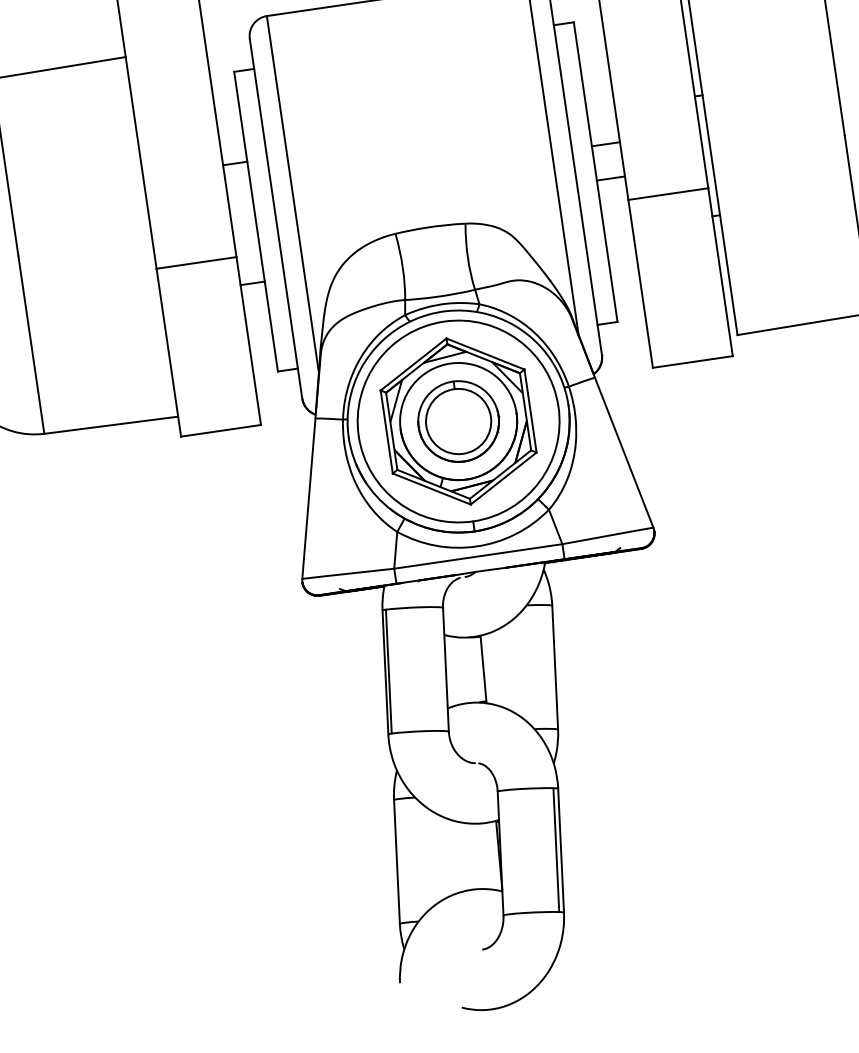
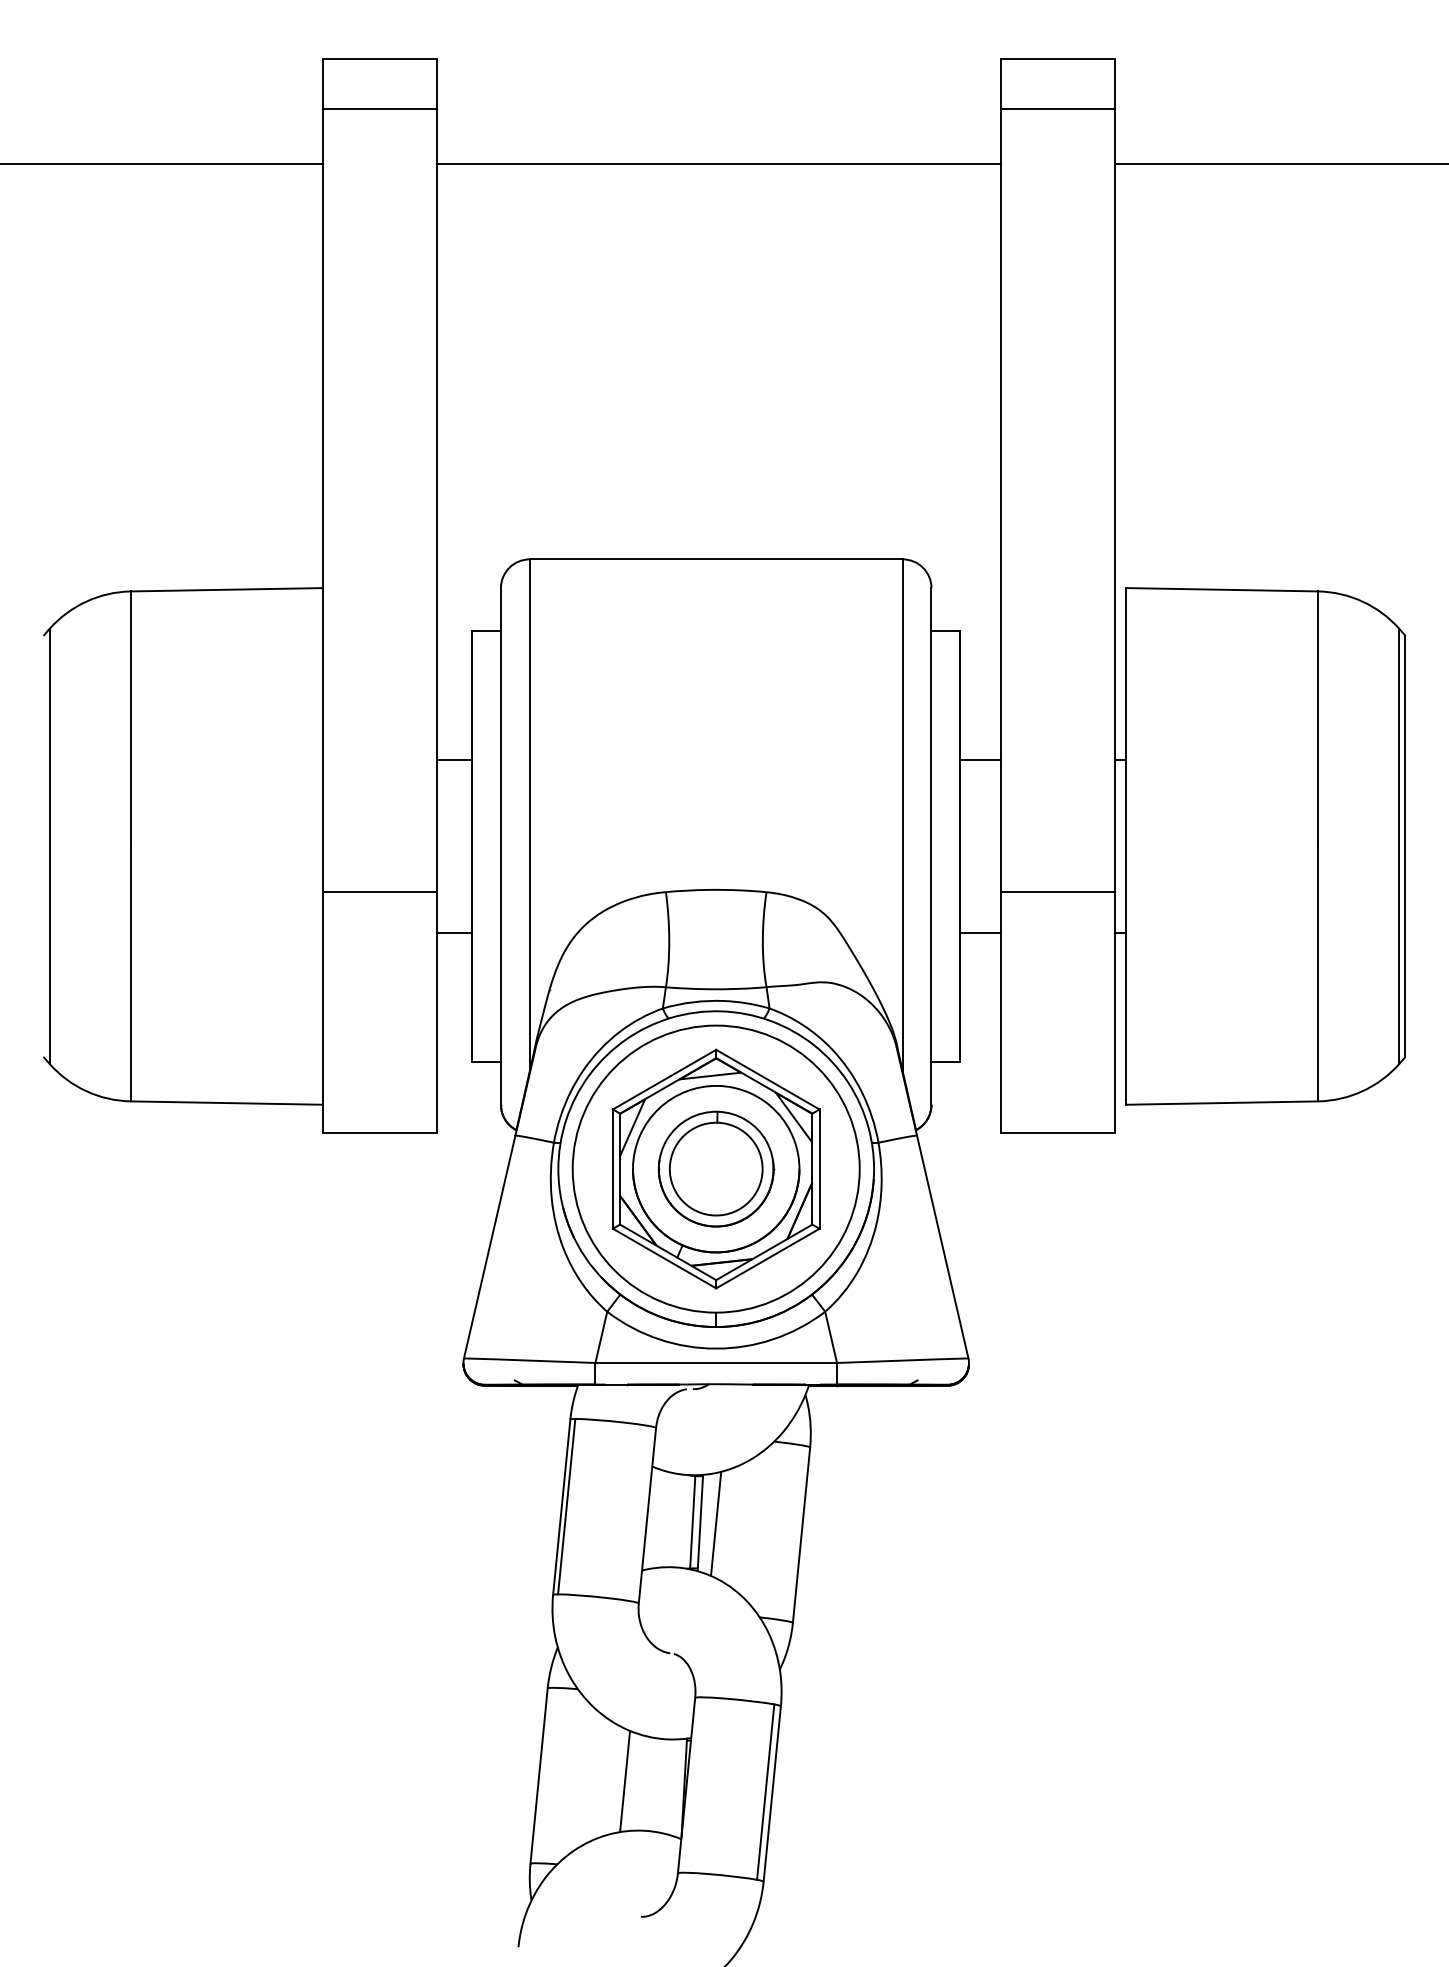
line: (606, 144) -> (980, 760), moved
line: (611, 178) -> (980, 932), moved
line: (494, 668) -> (716, 1523), added
line: (478, 669) -> (692, 1522), added
line: (457, 856) -> (625, 1781), added

